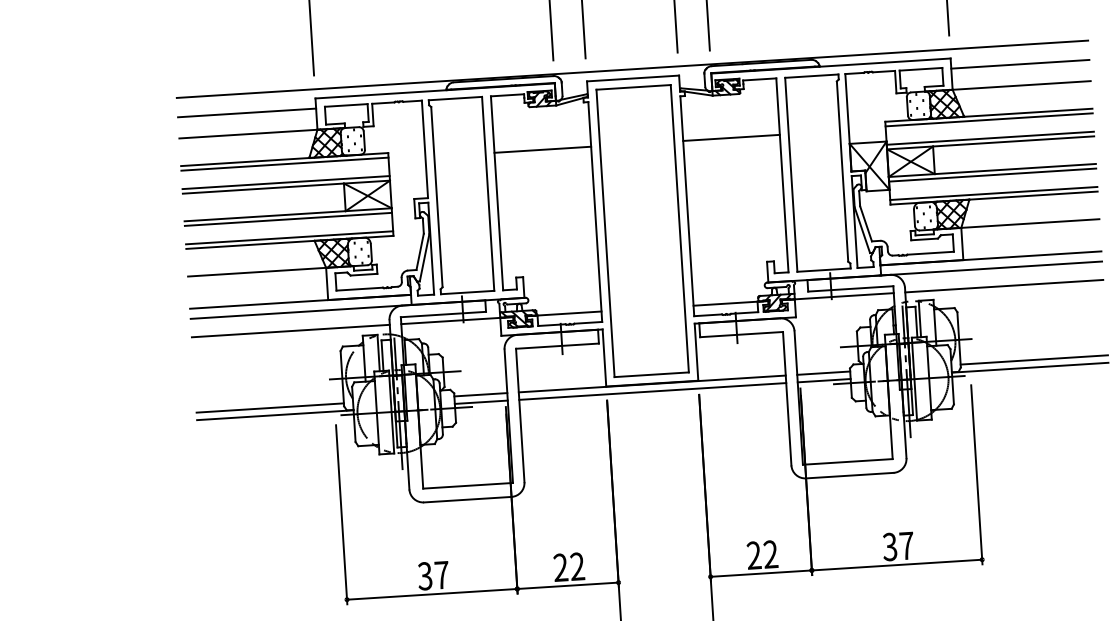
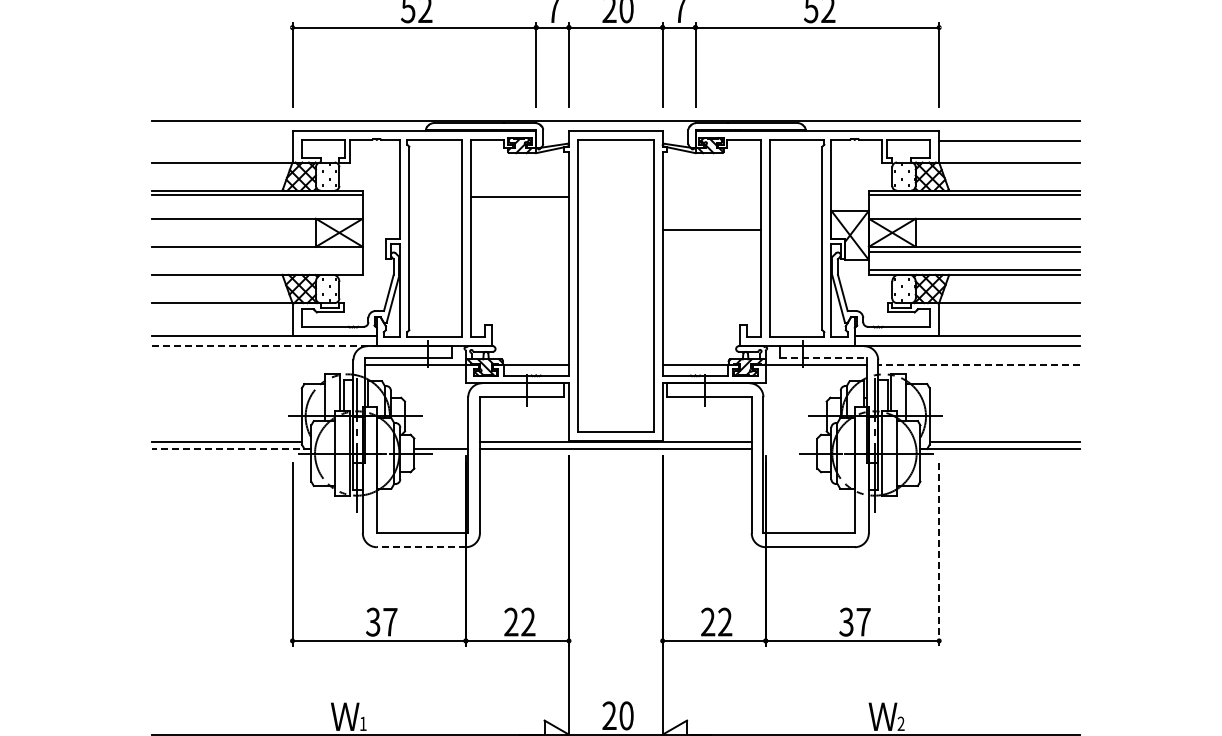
line: (246, 112) -> (221, 140), removed
line: (731, 138) -> (711, 230), moved
line: (989, 138) -> (973, 214), removed
line: (285, 183) -> (256, 214), removed
line: (287, 219) -> (256, 251), removed
line: (288, 238) -> (256, 270), removed
line: (1003, 285) -> (978, 364), solid -> dashed
line: (851, 288) -> (823, 357), solid -> dashed
line: (302, 312) -> (265, 346), solid -> dashed
line: (290, 330) -> (252, 364), removed
line: (823, 373) -> (790, 441), removed
line: (824, 380) -> (790, 449), removed
line: (481, 394) -> (441, 441), removed
line: (275, 415) -> (231, 449), solid -> dashed
line: (977, 474) -> (939, 554), solid -> dashed
line: (467, 499) -> (421, 547), solid -> dashed

